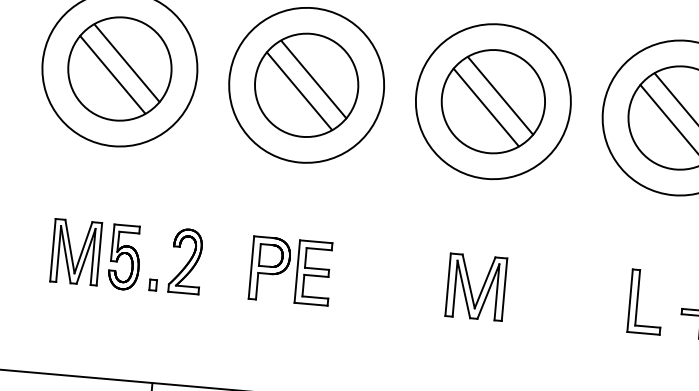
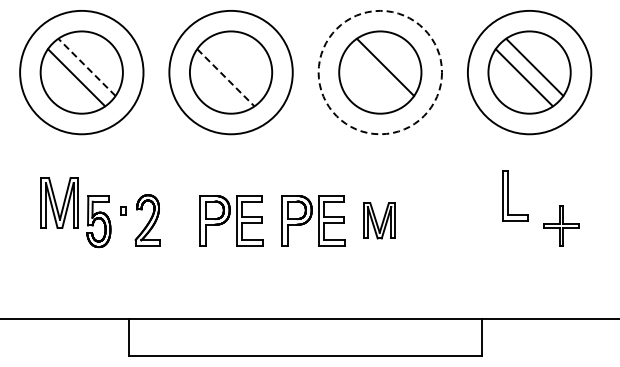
line: (126, 63) -> (86, 67), solid -> dashed
line: (312, 79) -> (235, 67), removed
line: (300, 92) -> (226, 78), solid -> dashed
circle: (493, 101) -> (380, 72), solid -> dashed
line: (485, 107) -> (374, 77), removed
part: (75, 251) -> (59, 202), moved
part: (393, 279) -> (313, 220), added
part: (153, 284) -> (123, 210), moved
part: (476, 286) -> (379, 220), size x0.7
part: (637, 300) -> (508, 195), moved

